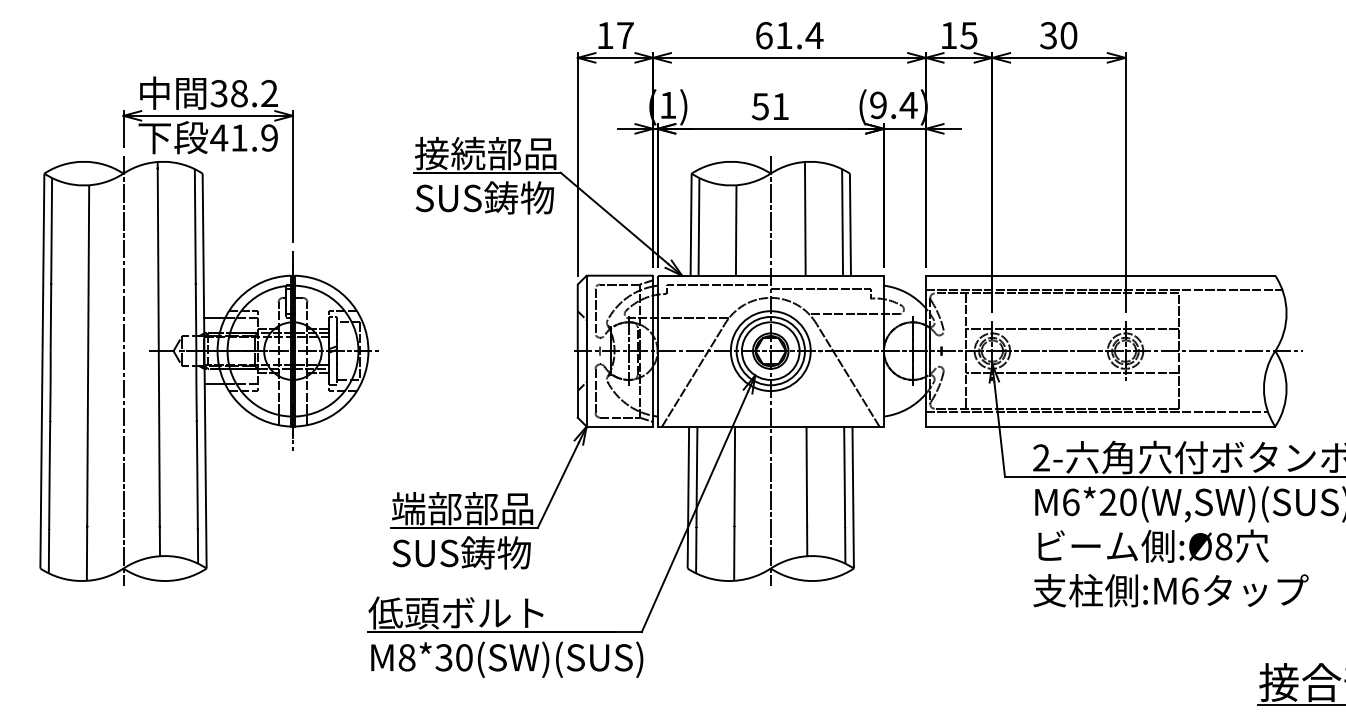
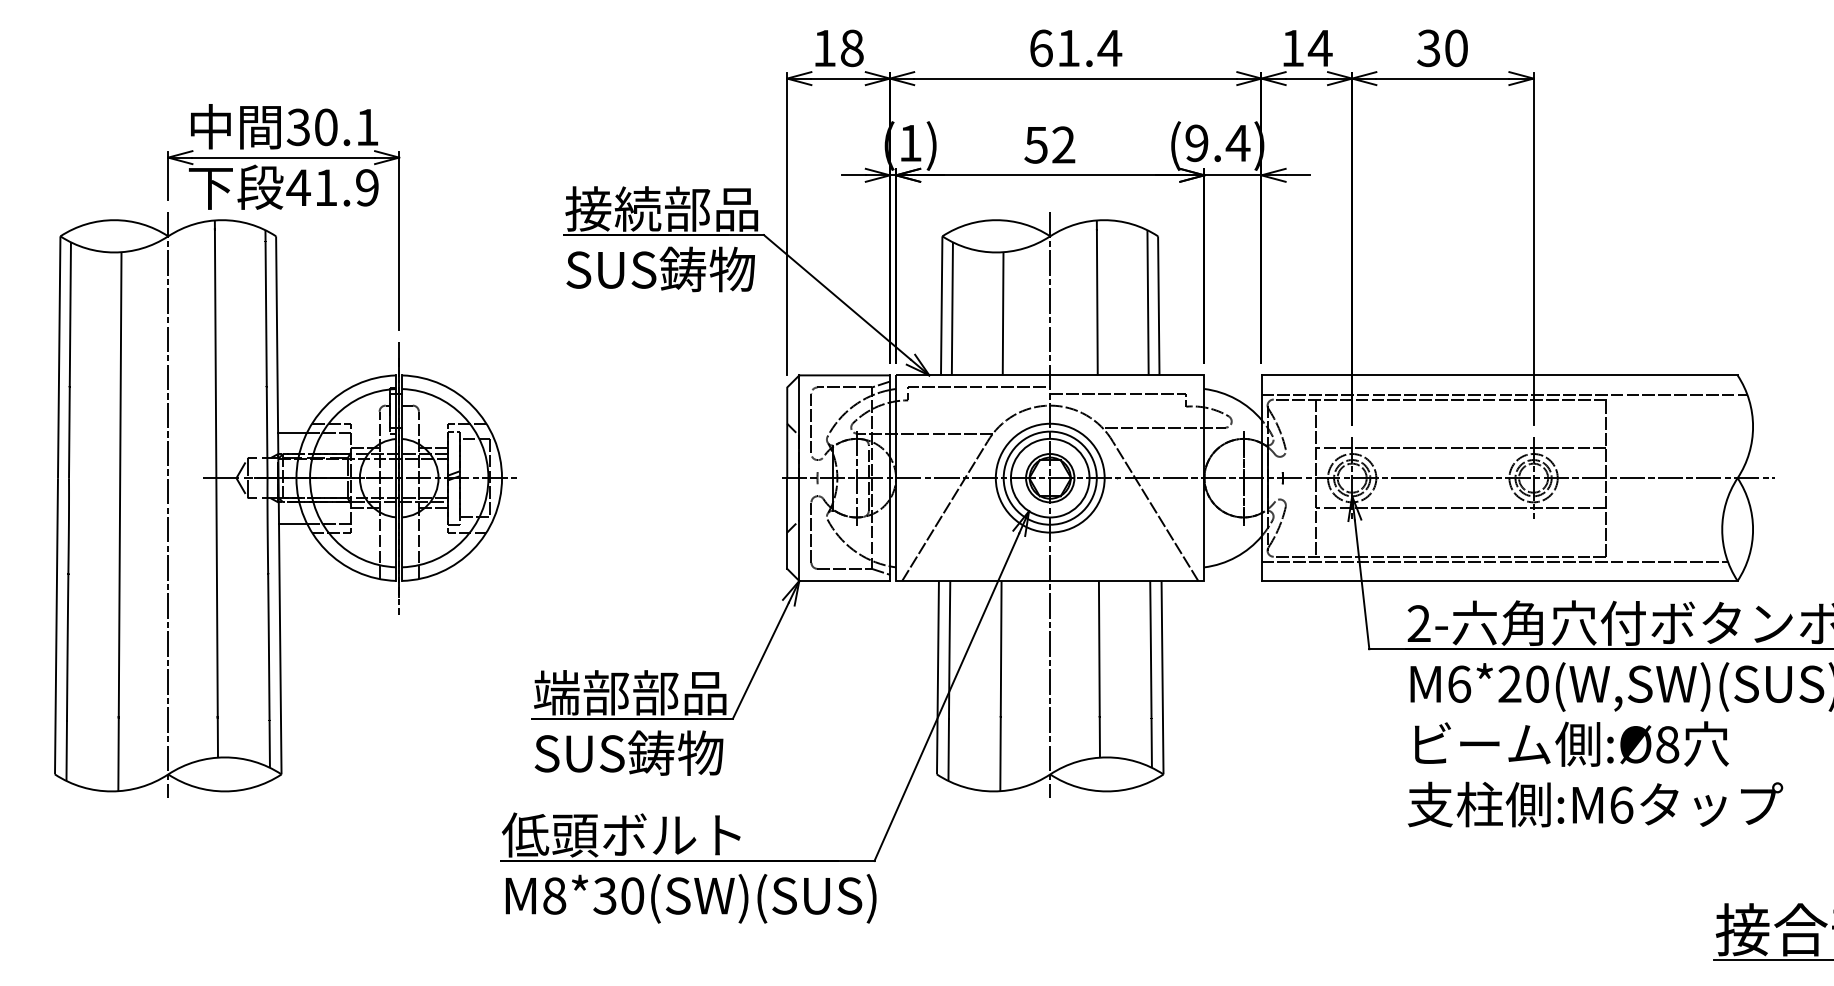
text: (625, 35) -> (852, 48), 17 -> 18
text: (968, 35) -> (1319, 48), 15 -> 14
text: (254, 93) -> (346, 126), 38.2 -> 30.1
text: (780, 106) -> (1063, 144), 51 -> 52

